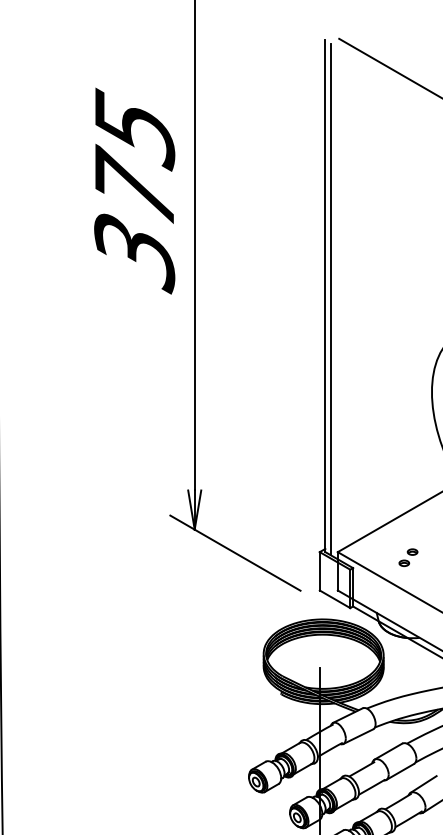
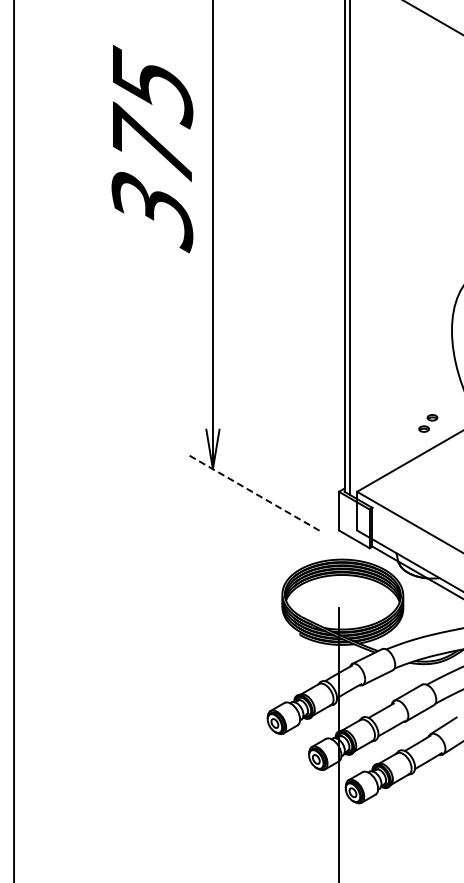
text: (134, 191) -> (152, 149), moved
line: (234, 552) -> (253, 492), solid -> dashed
part: (408, 557) -> (428, 423), moved

